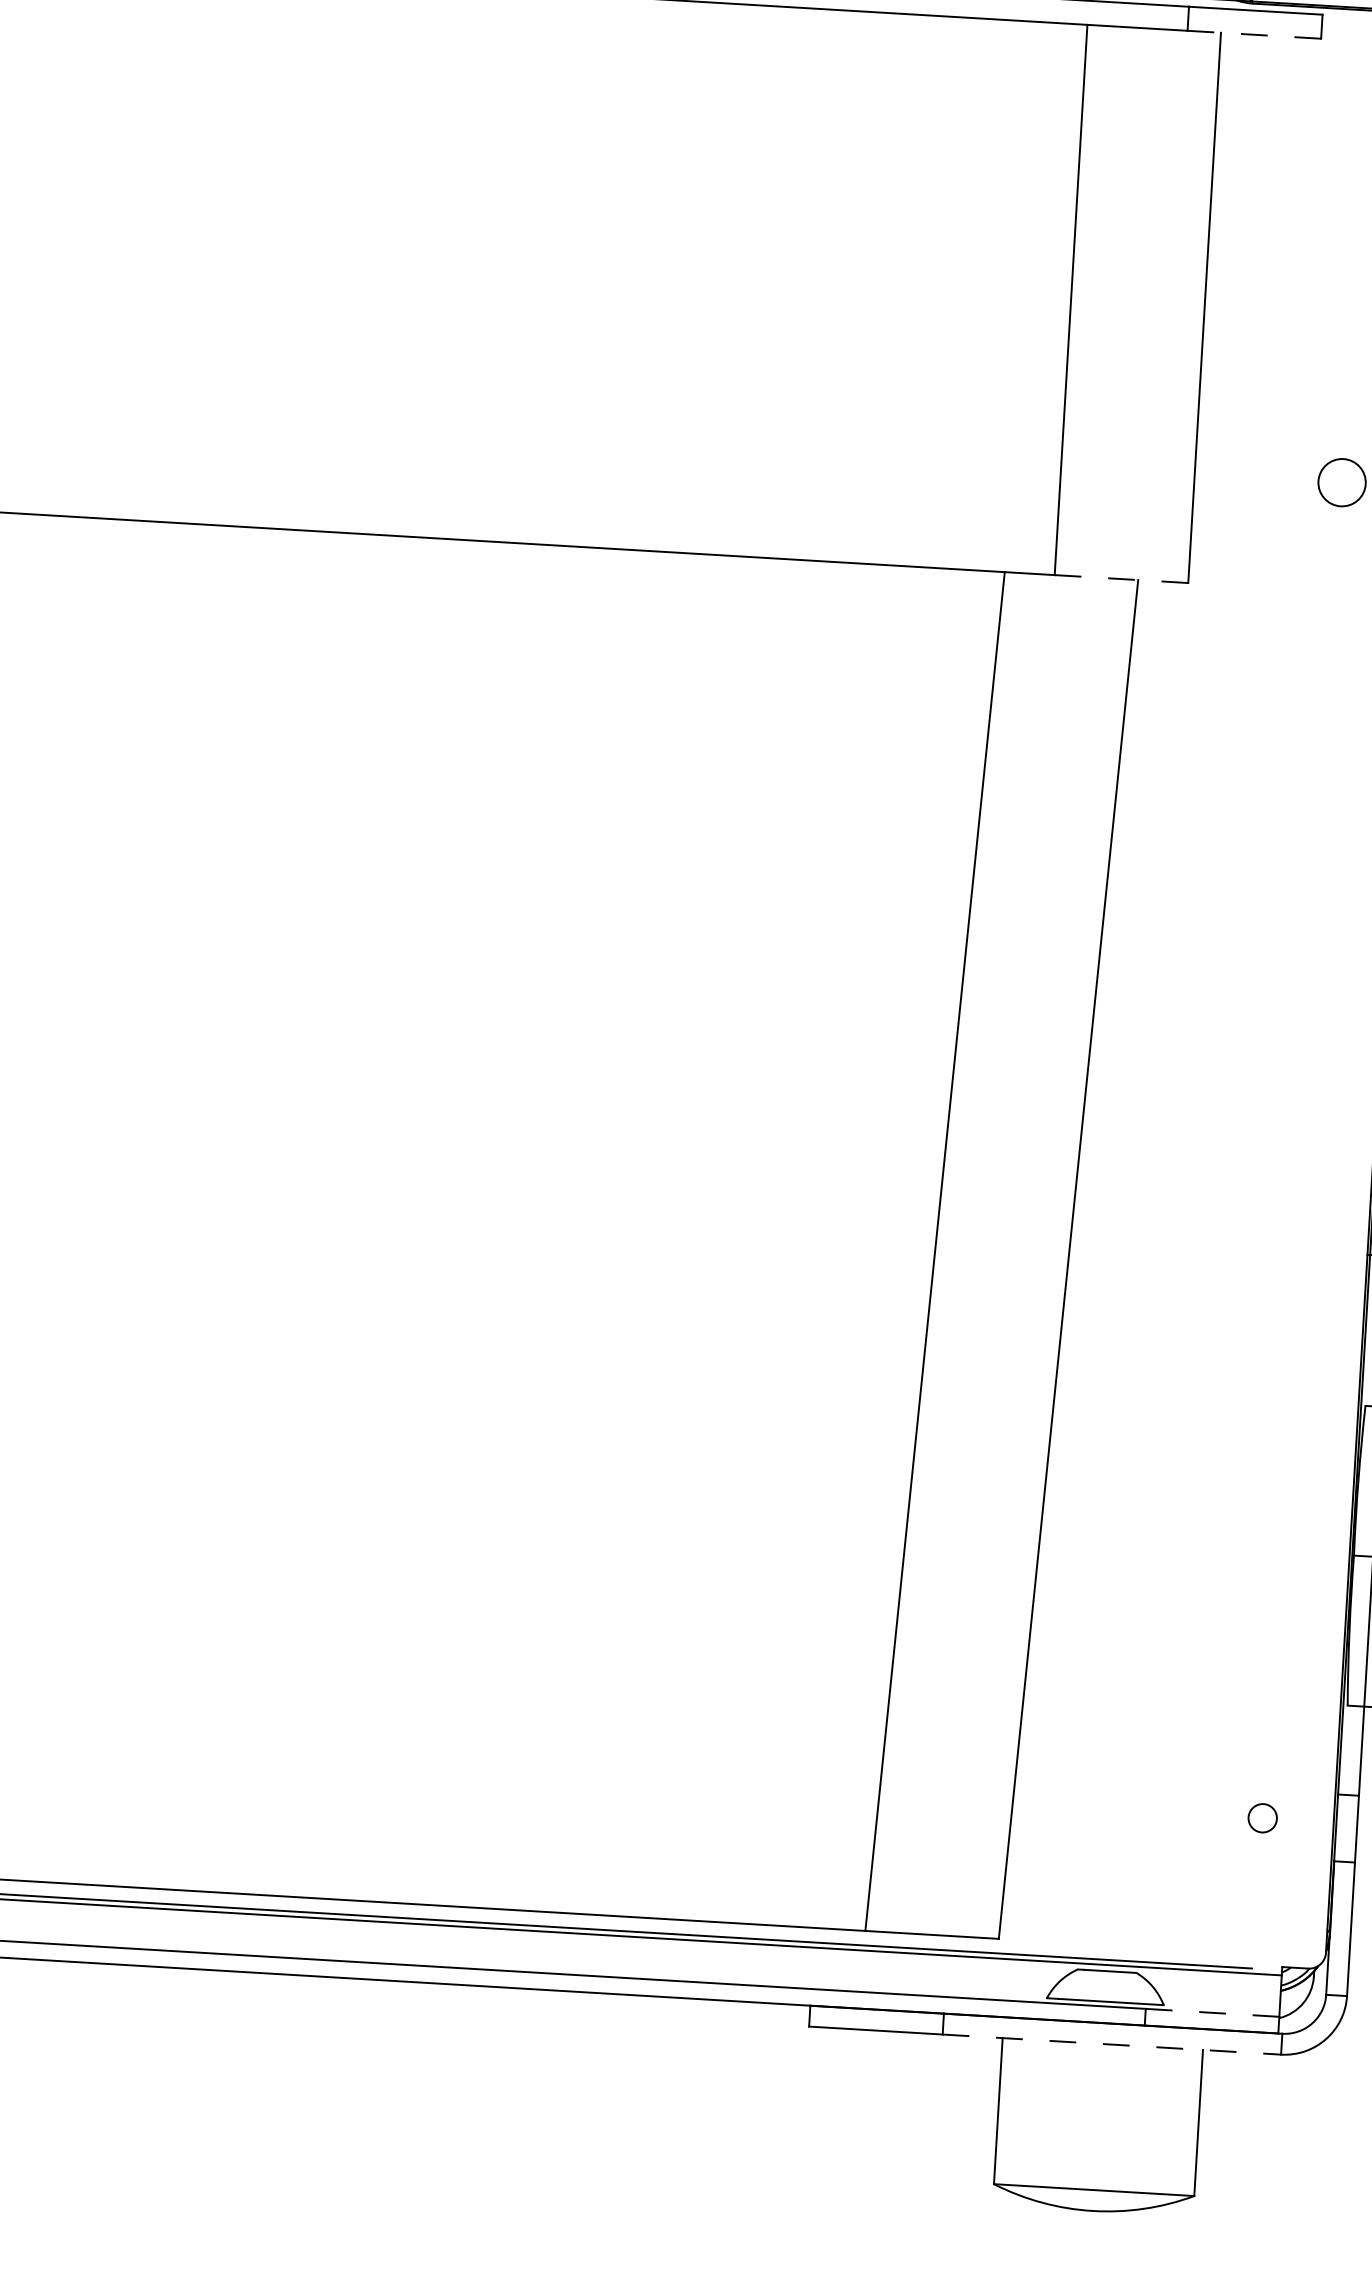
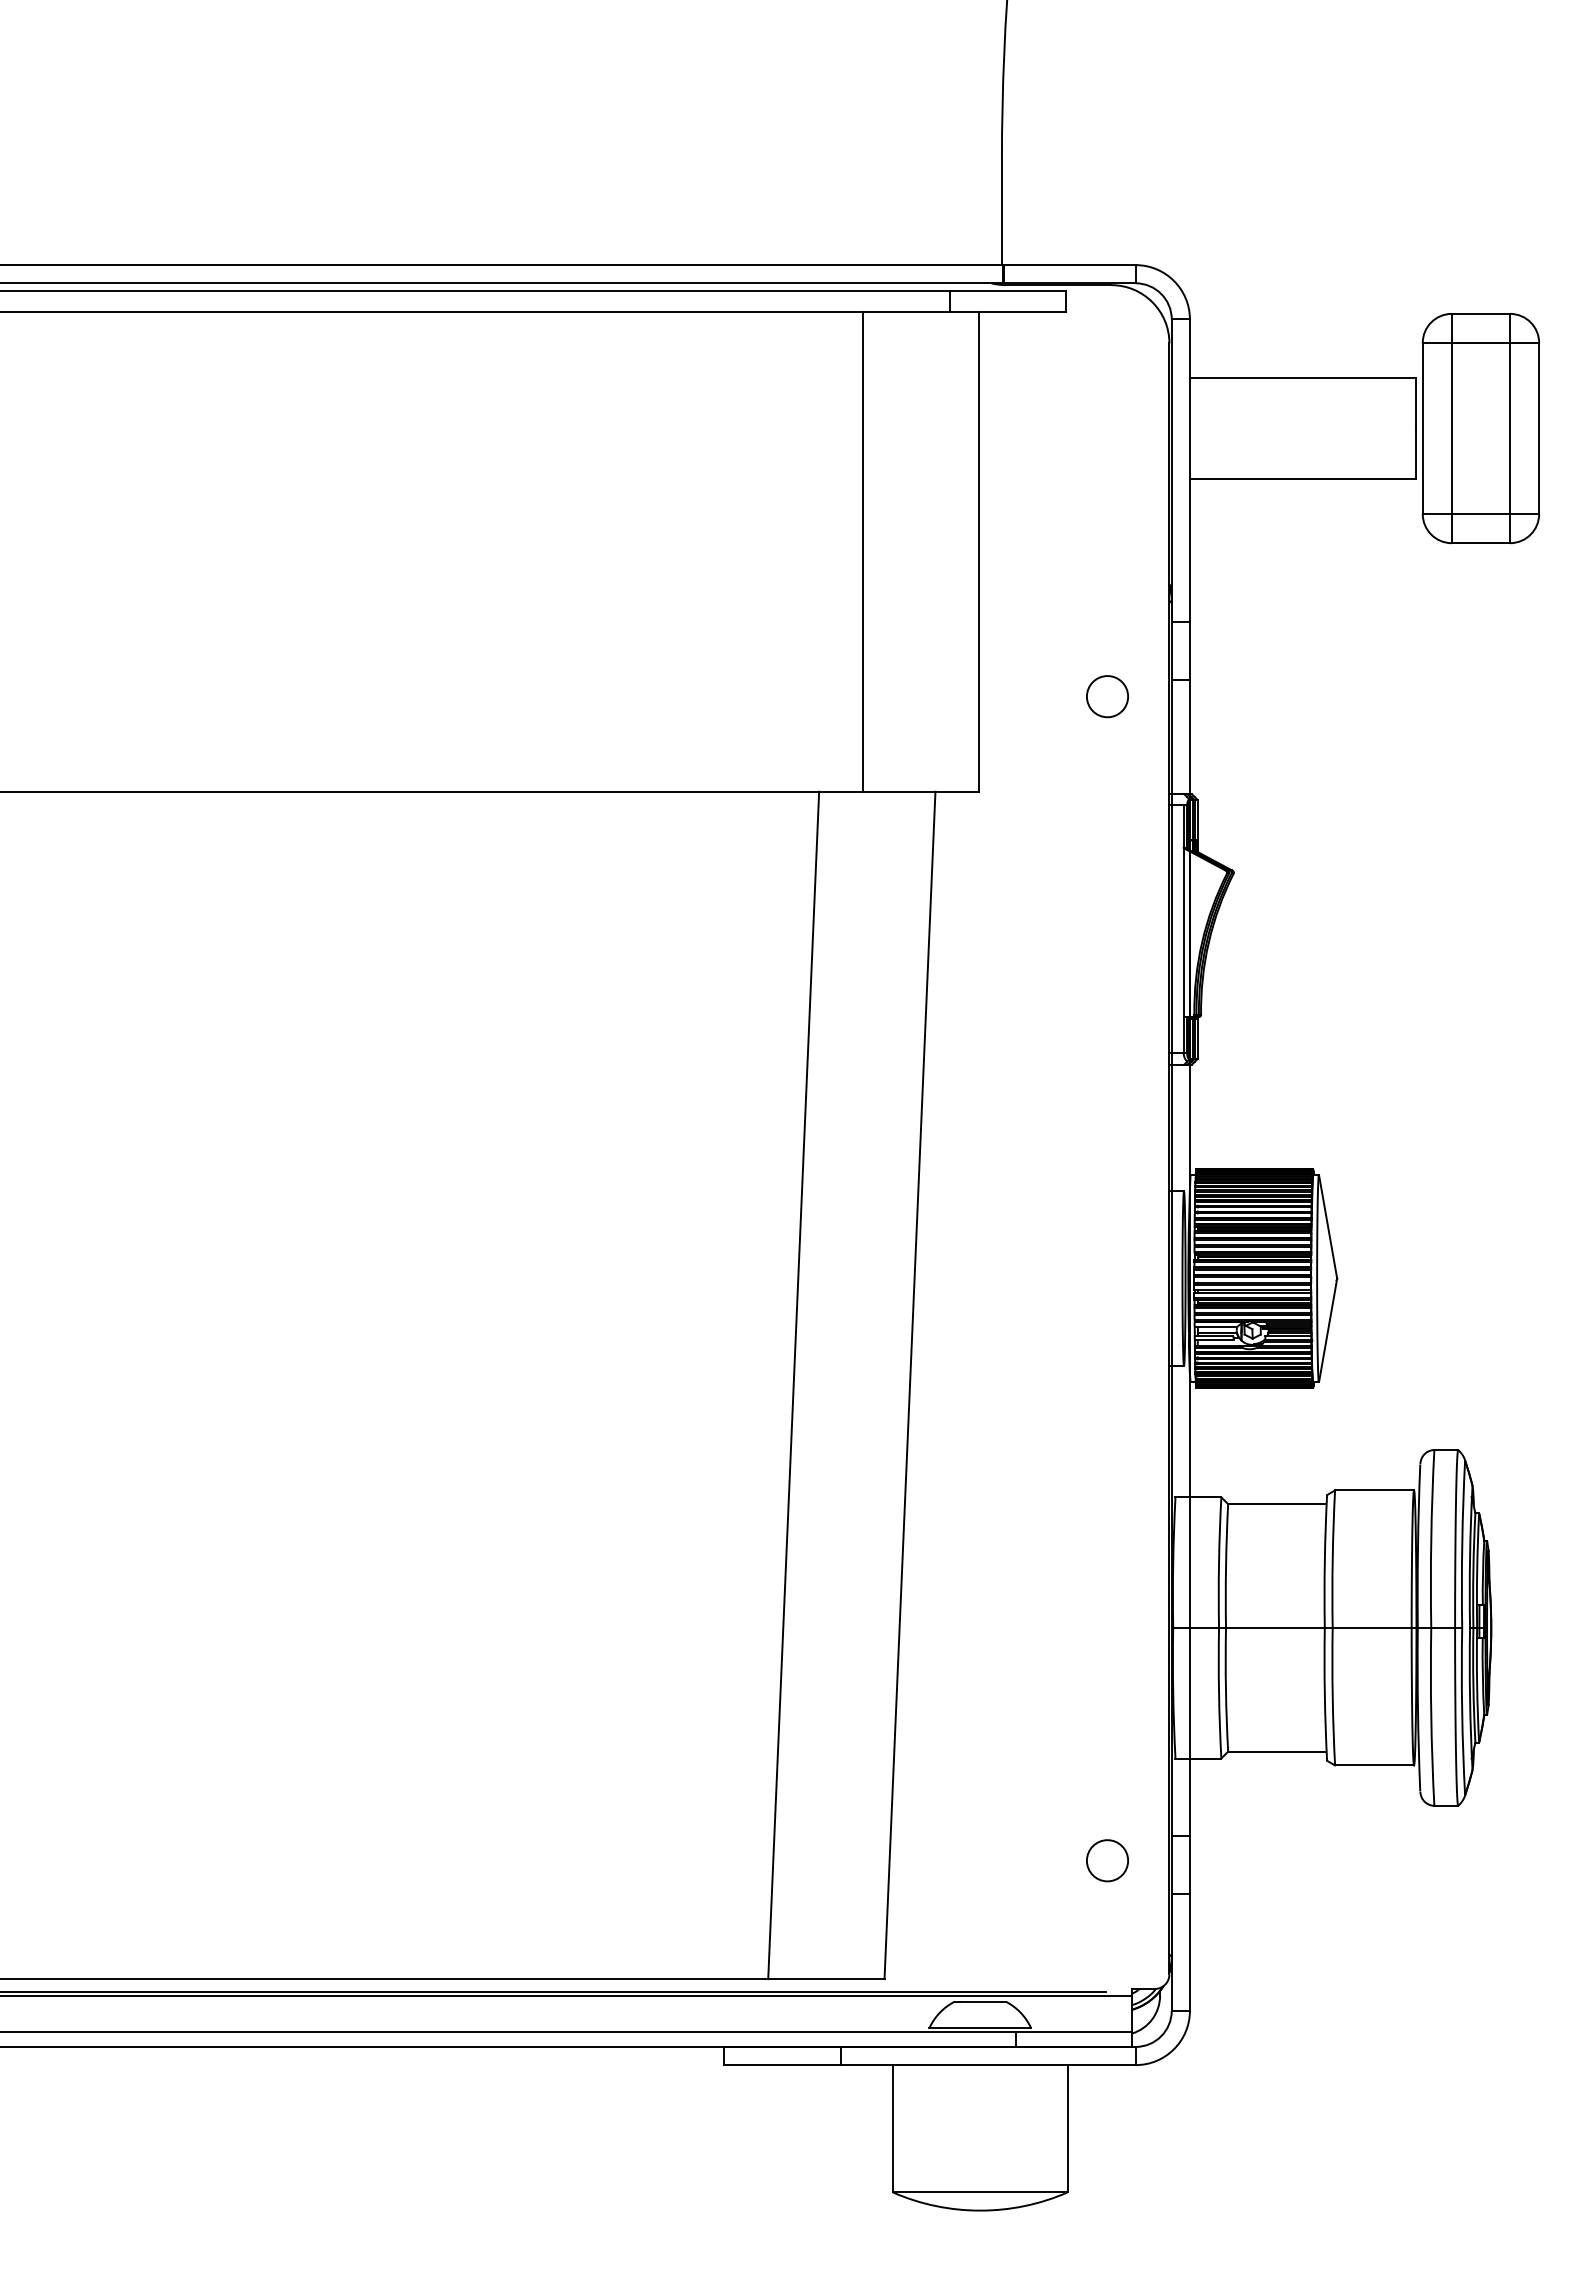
line: (1253, 35) -> (1007, 312), dashed -> solid
line: (1121, 578) -> (920, 791), dashed -> solid
circle: (1262, 1817) -> (1107, 1860), size x1.67
line: (1213, 2013) -> (1074, 2032), dashed -> solid
line: (1112, 2045) -> (988, 2065), dashed -> solid

